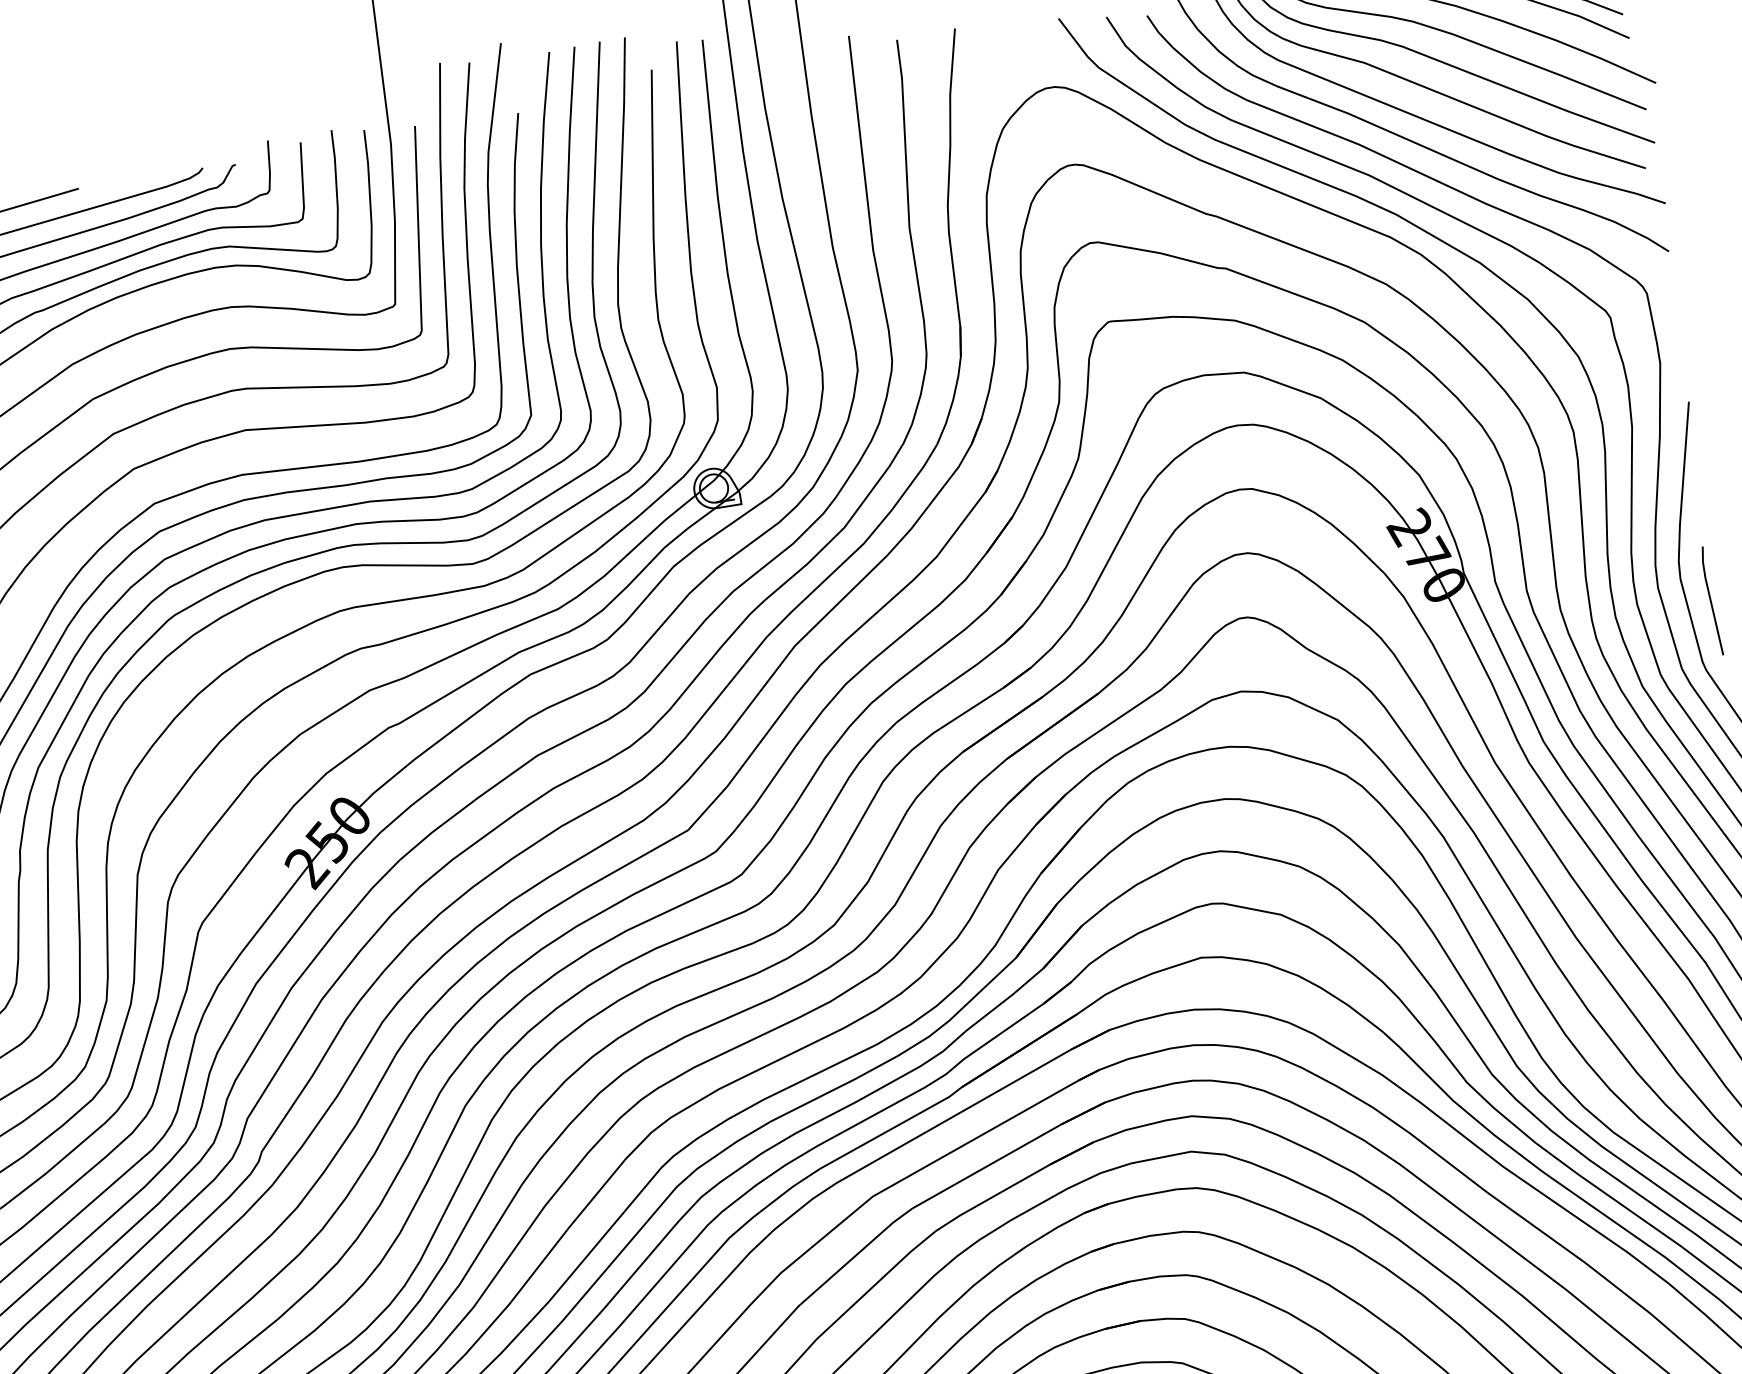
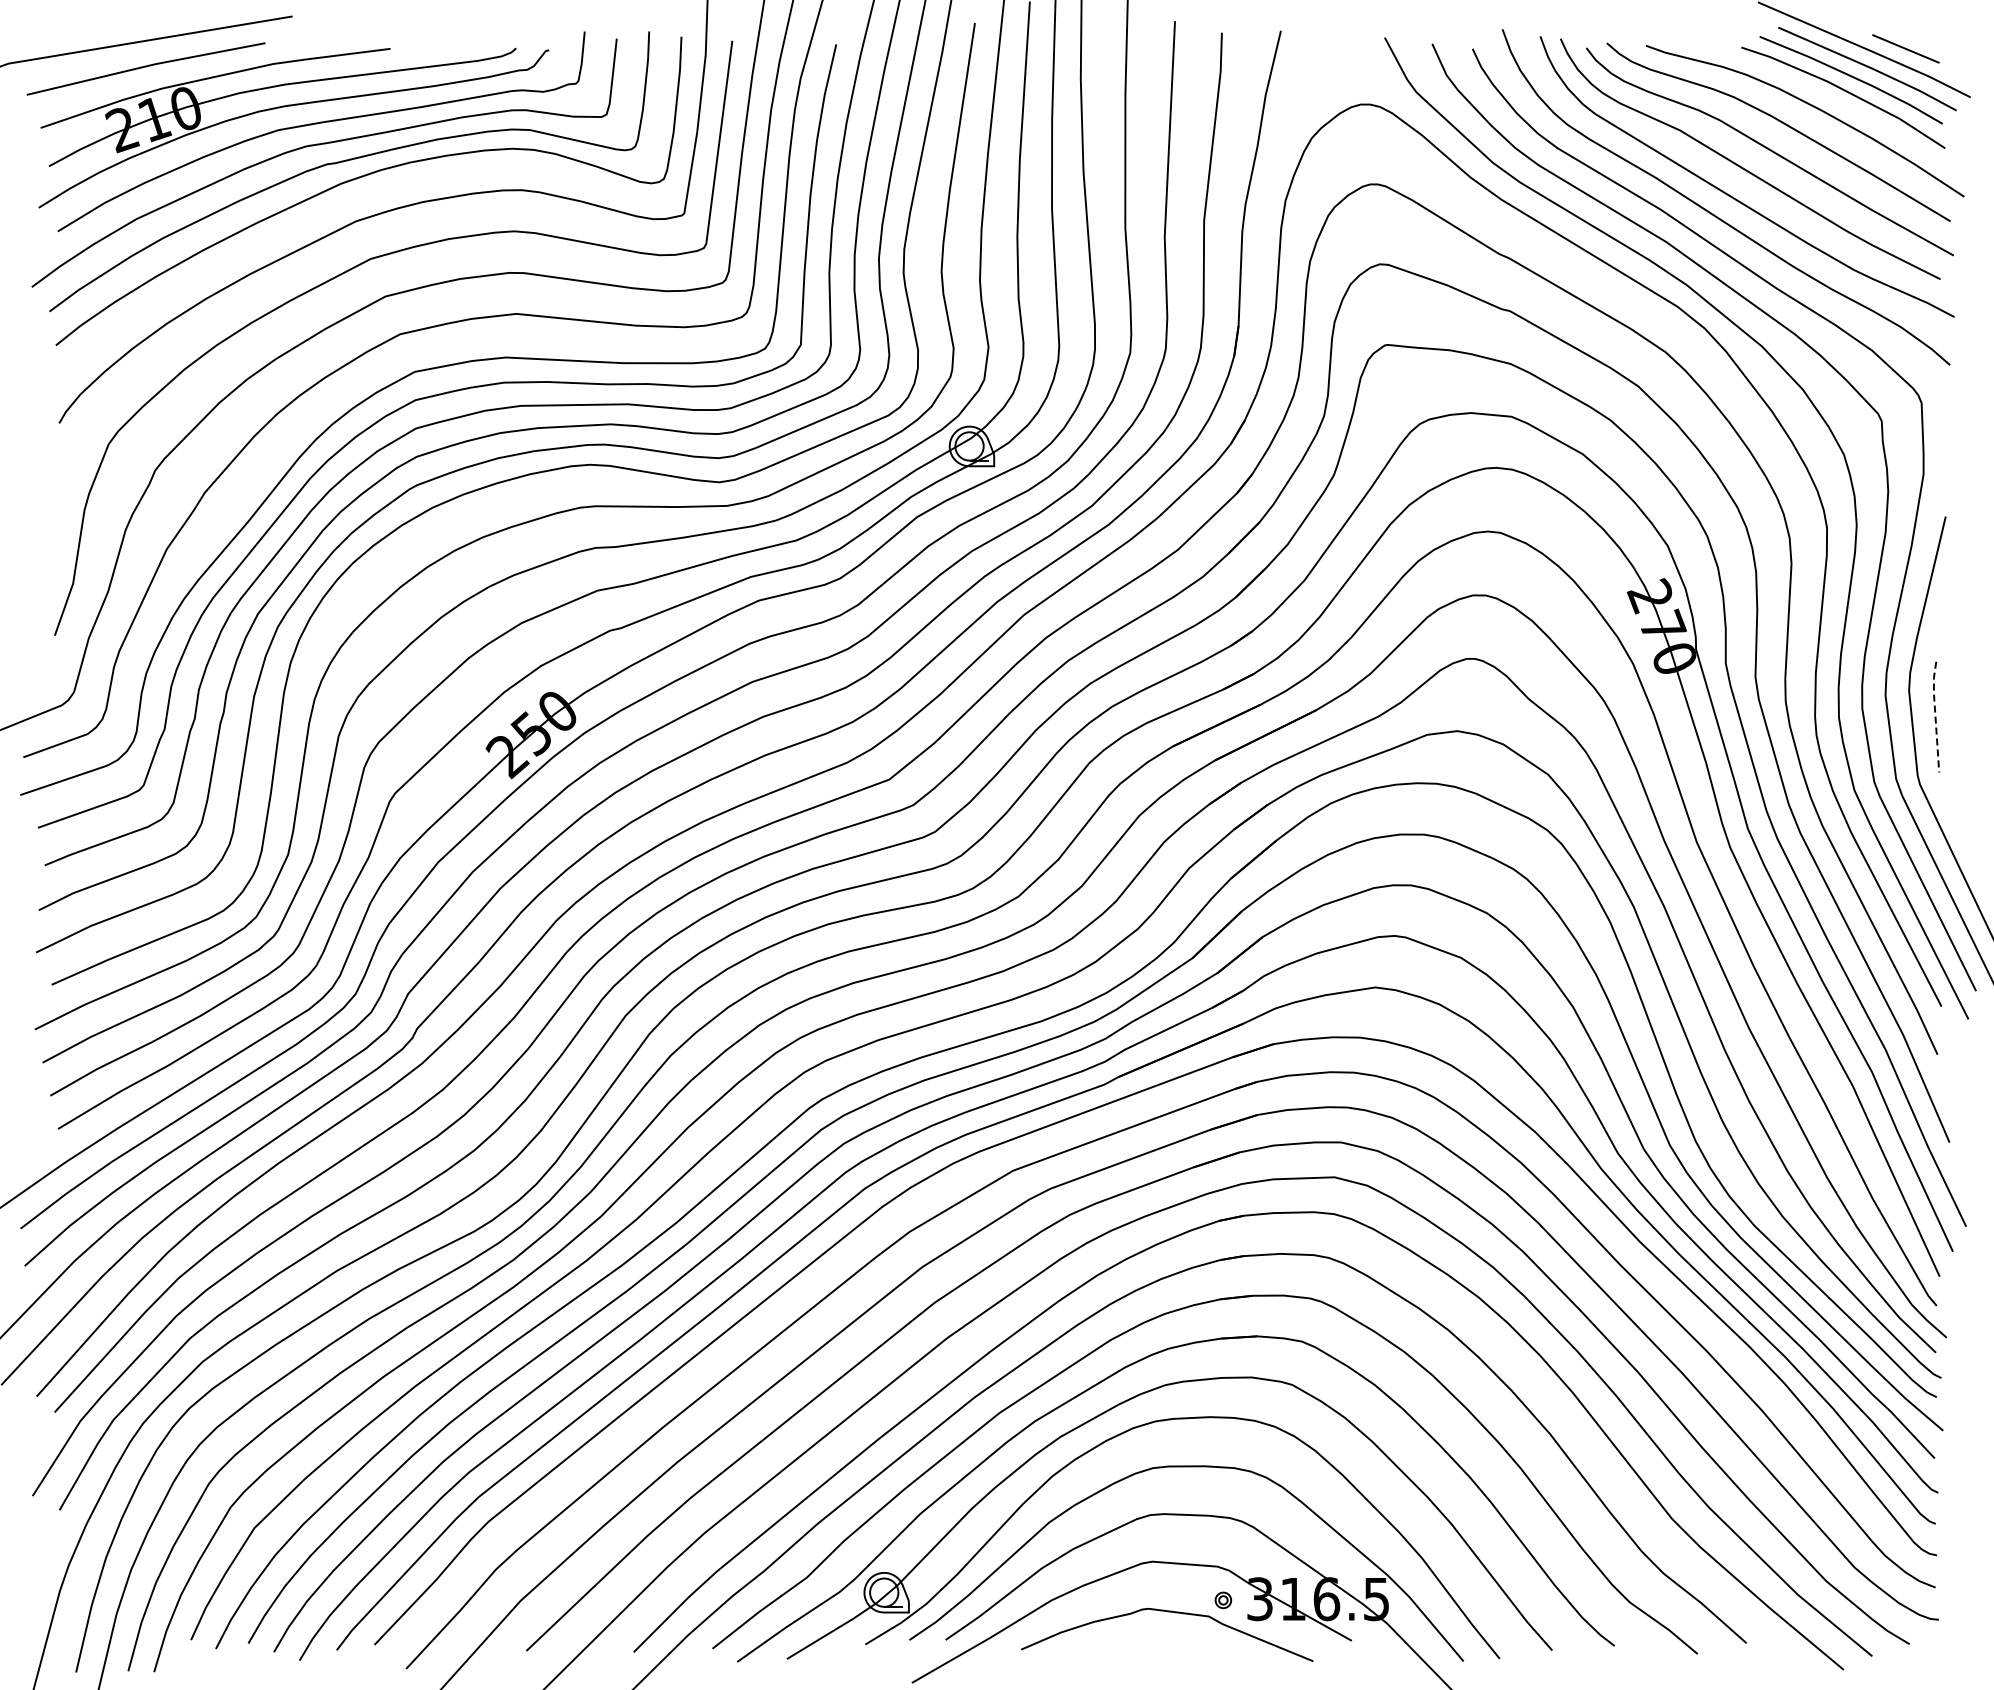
line: (1710, 599) -> (1935, 715), solid -> dashed

